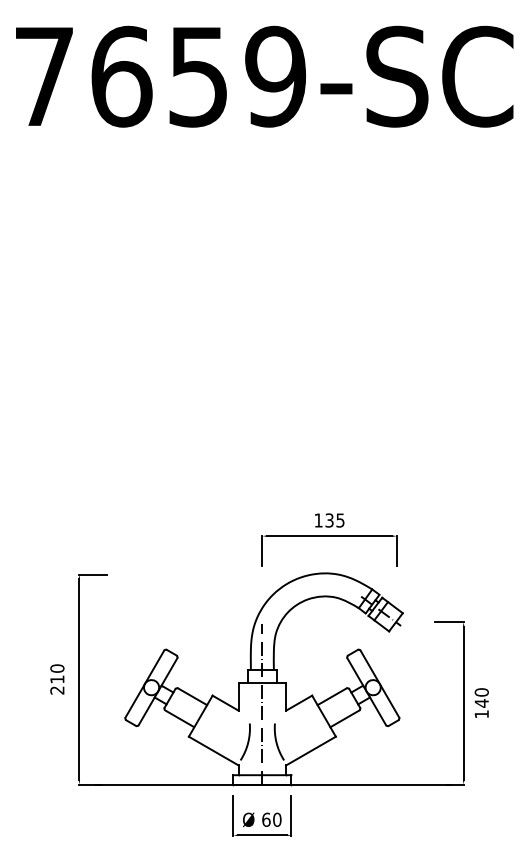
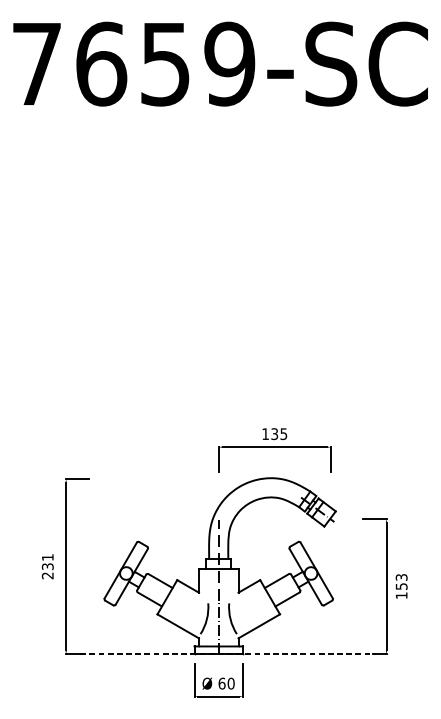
text: (57, 673) -> (47, 561), 210 -> 231
text: (481, 697) -> (401, 581), 140 -> 153
line: (273, 784) -> (228, 654), solid -> dashed

